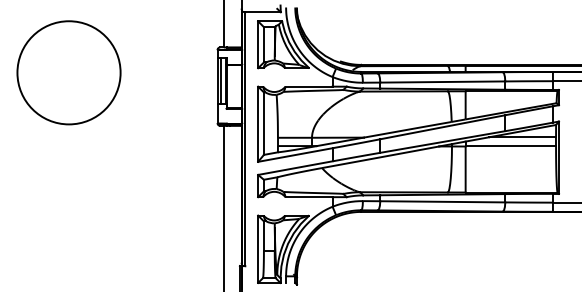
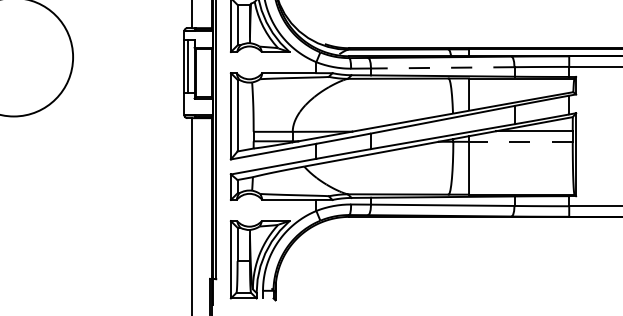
line: (442, 82) -> (442, 68), solid -> dashed
line: (510, 146) -> (520, 141), solid -> dashed

